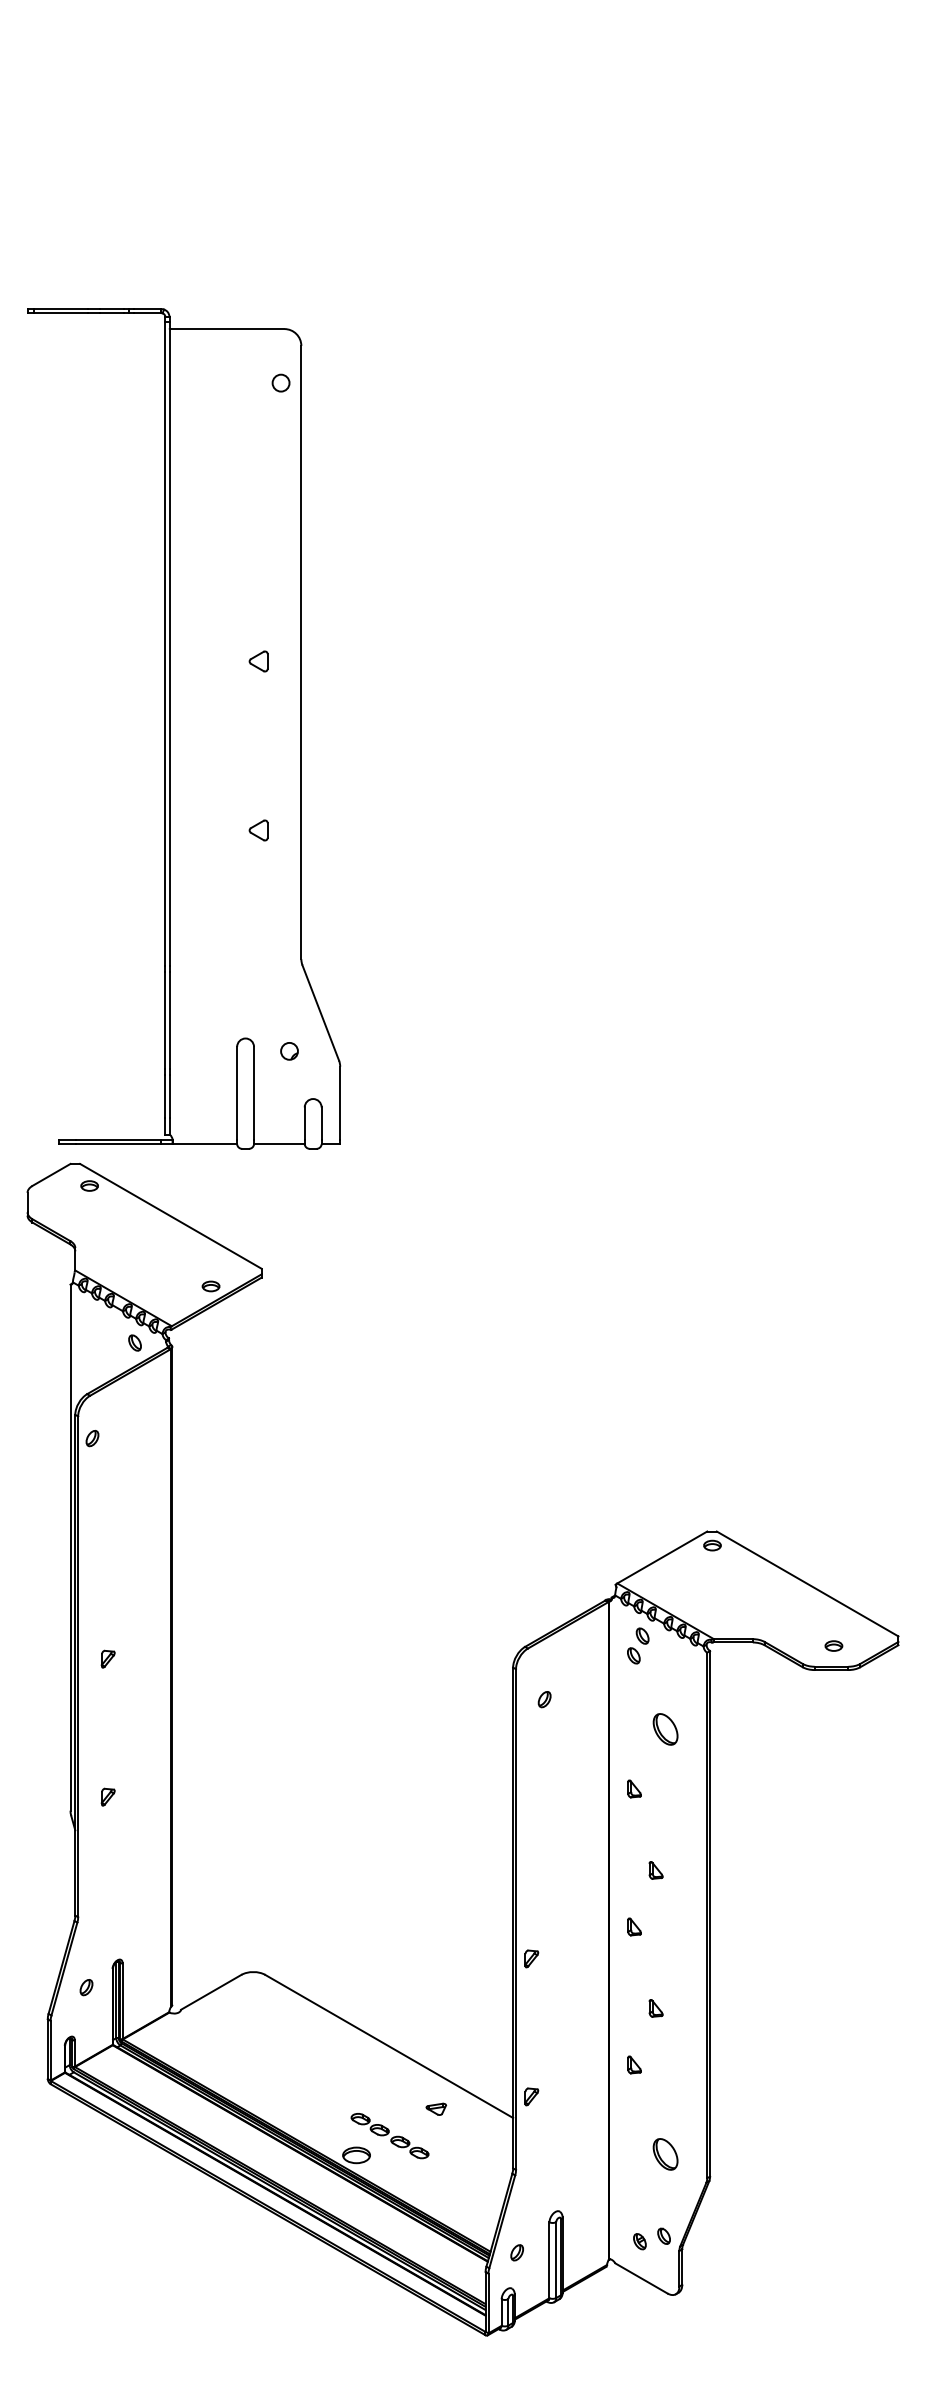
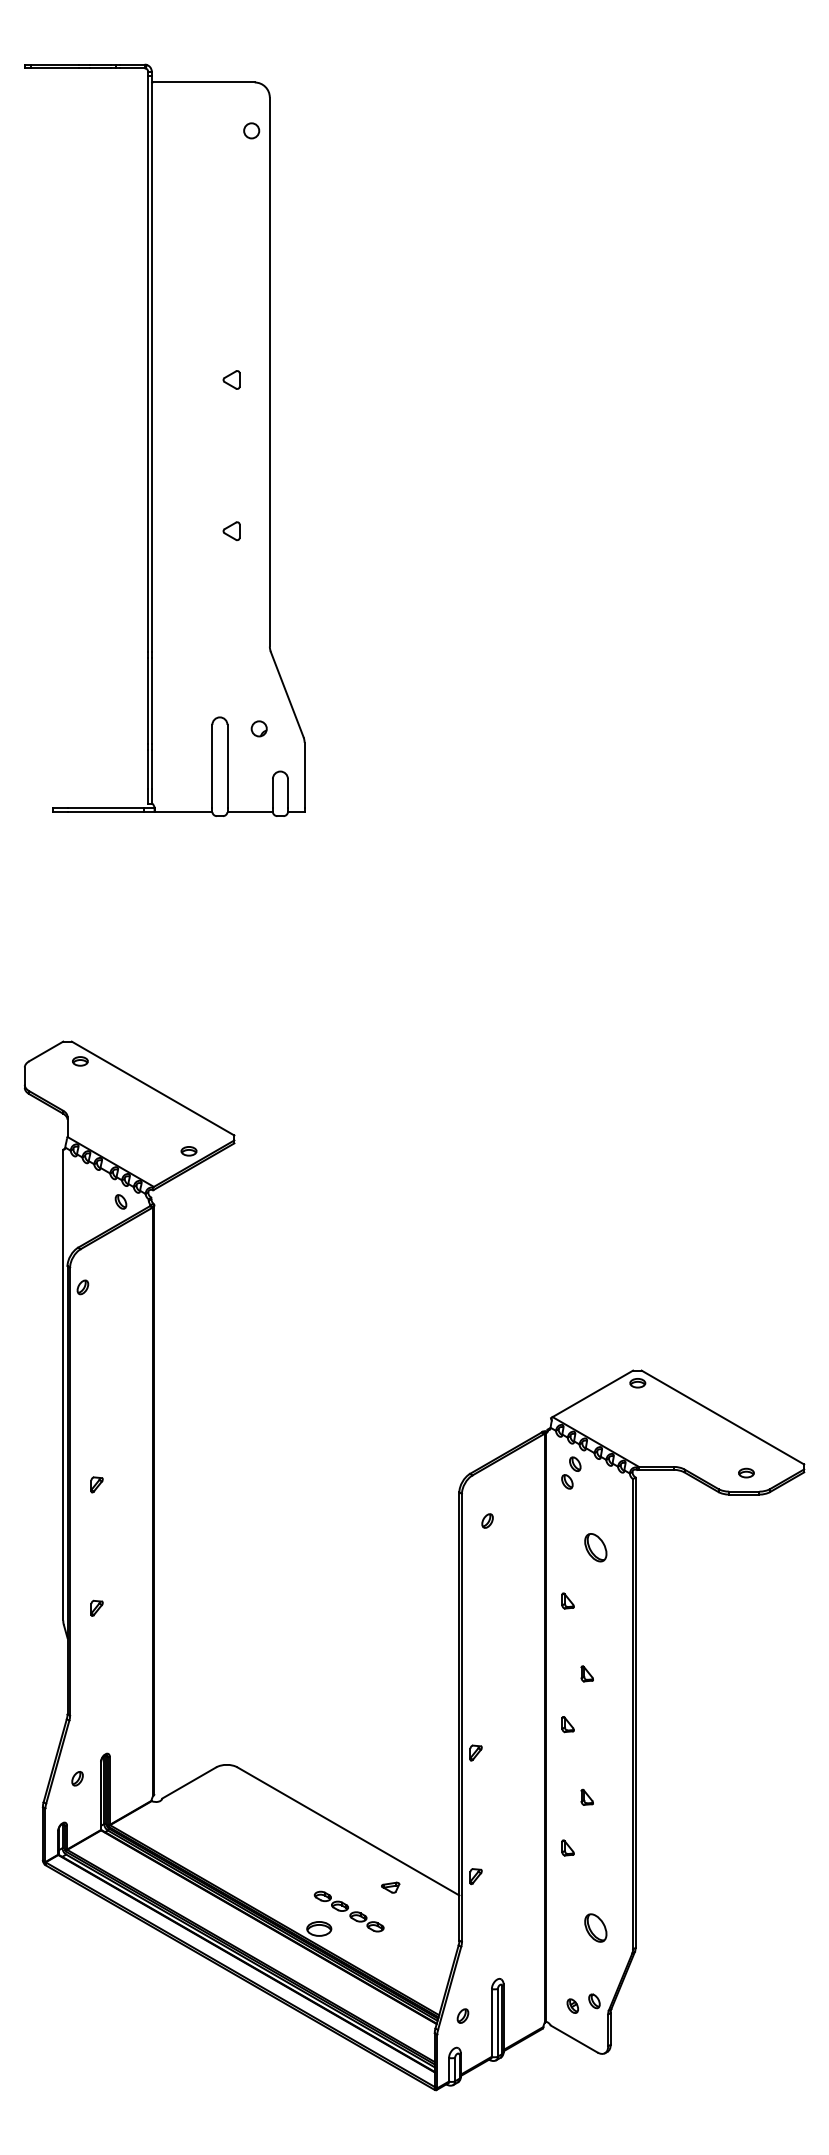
part: (183, 727) -> (164, 439), moved

